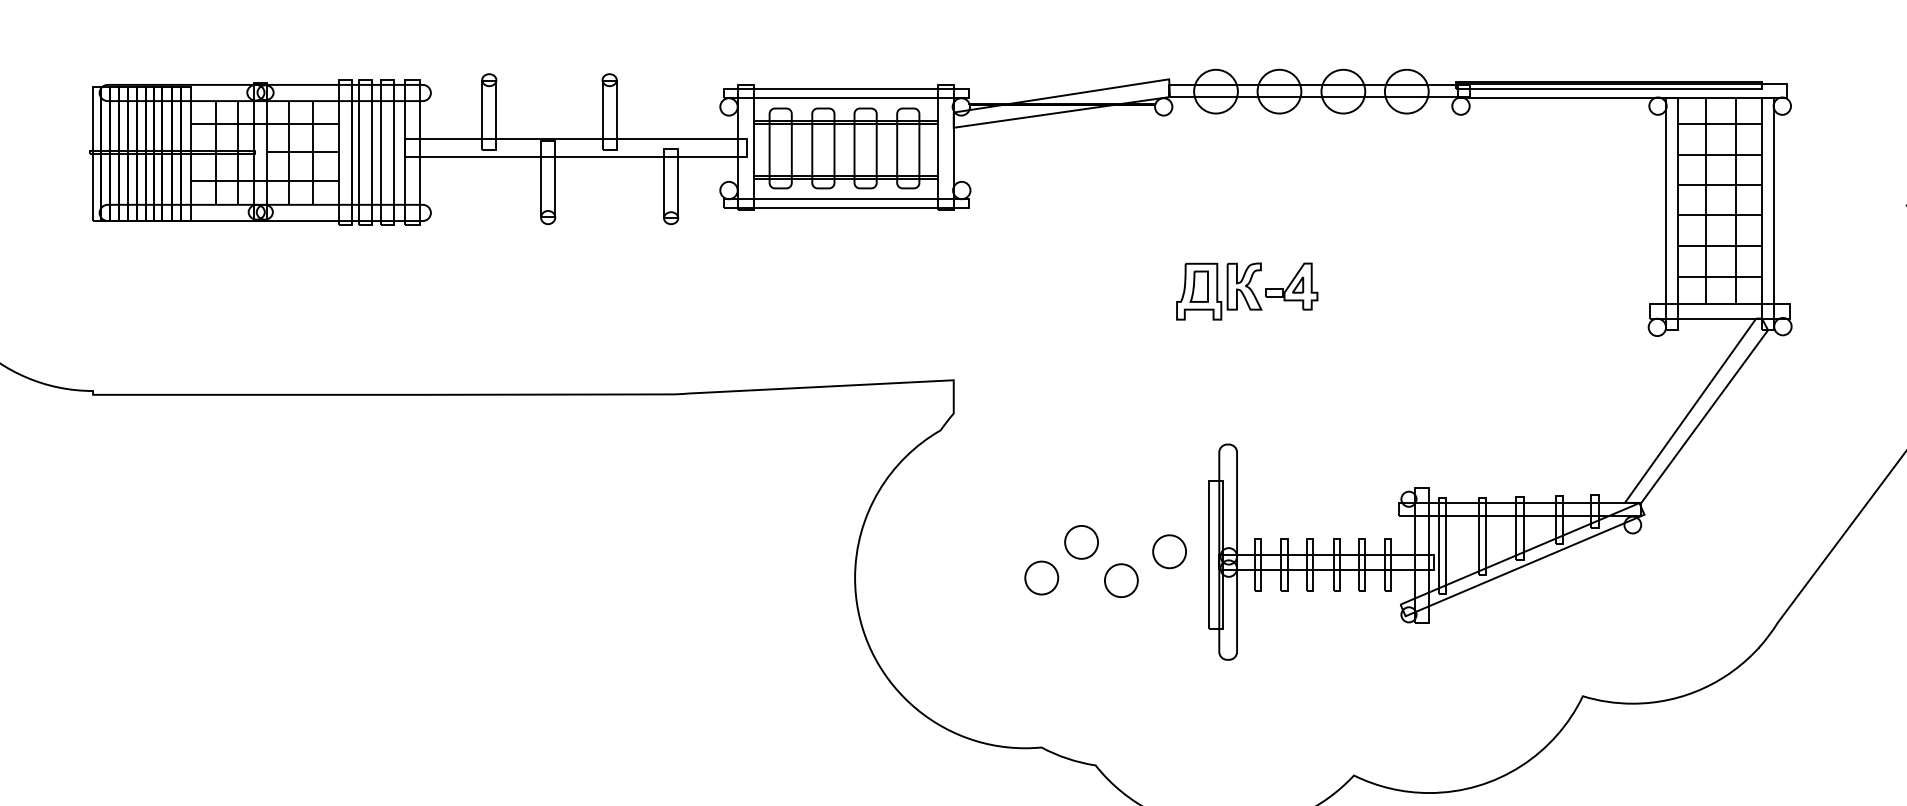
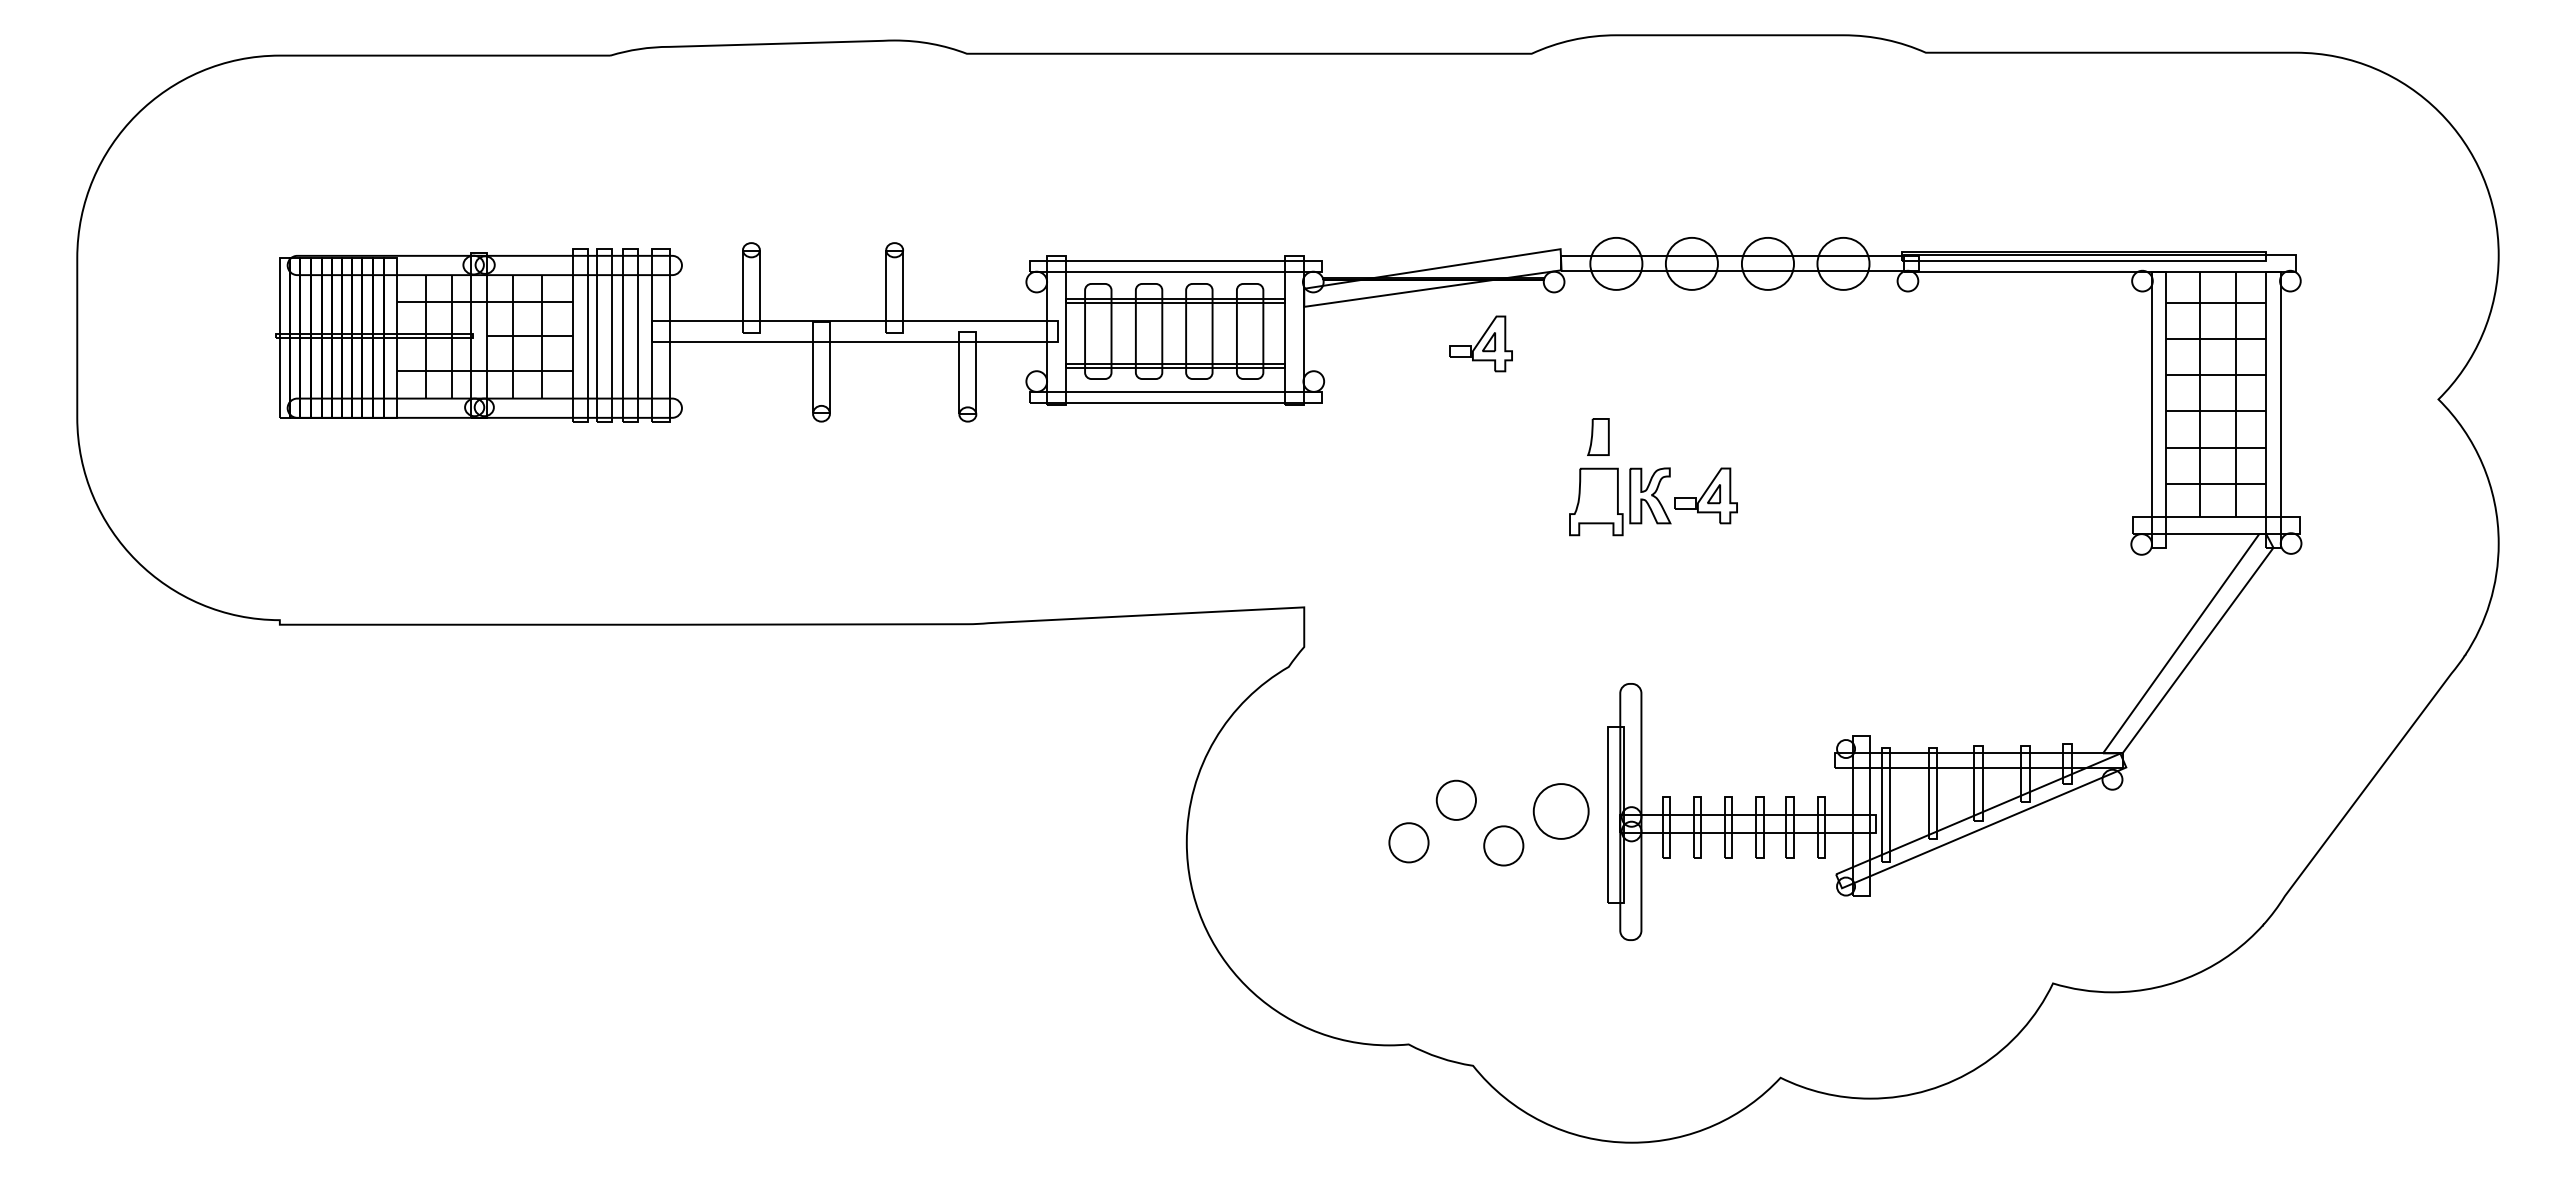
part: (1101, 158) -> (1480, 343), added
part: (1199, 286) -> (1598, 436), moved
part: (1169, 551) -> (1560, 811), size x1.4

